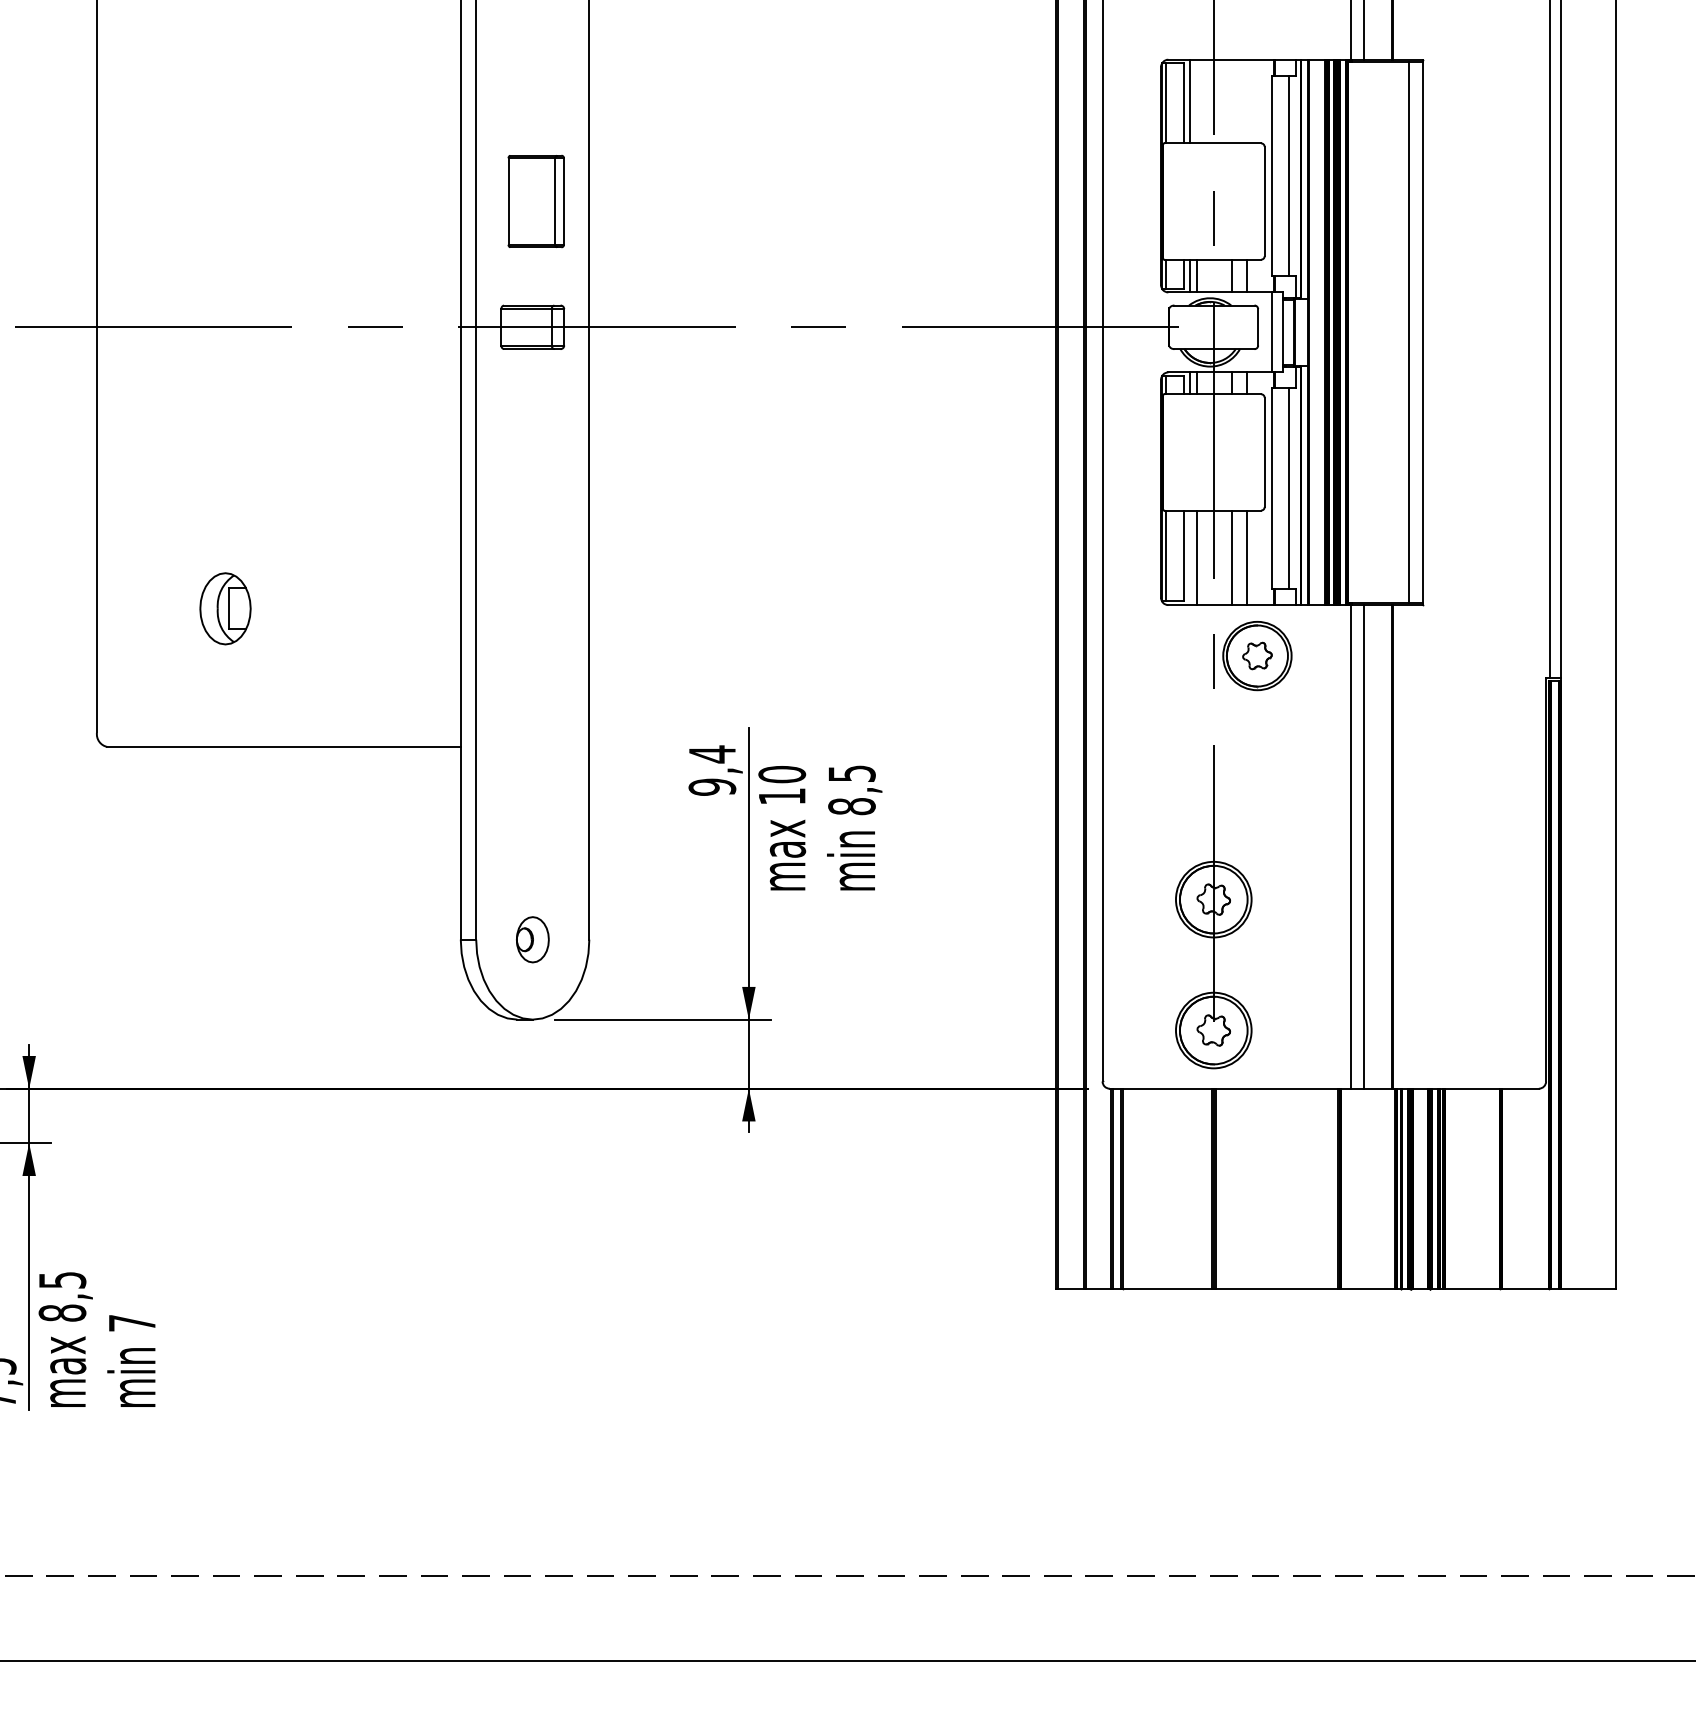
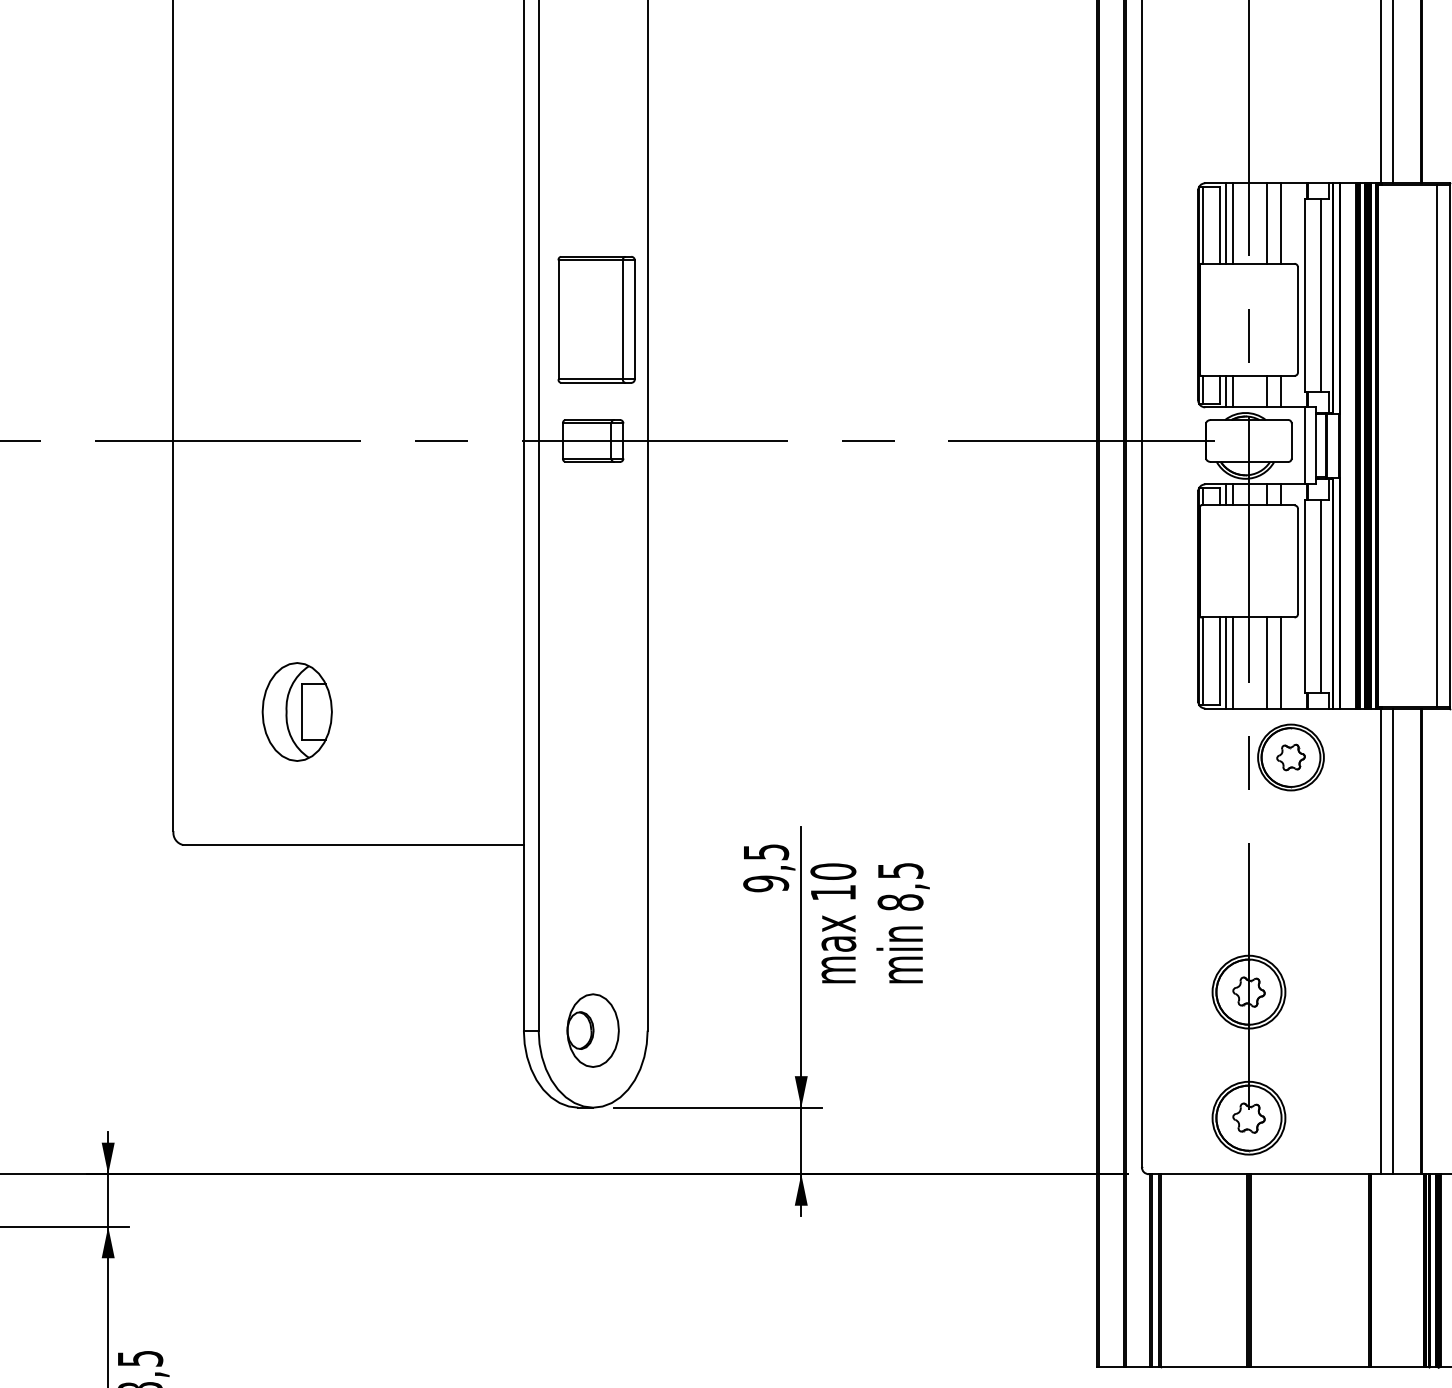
line: (1197, 101) -> (1233, 223), added
line: (1232, 101) -> (1267, 223), added
line: (1247, 101) -> (1281, 223), added
part: (535, 201) -> (595, 319), size x1.43
line: (1190, 557) -> (1226, 662), added
part: (225, 608) -> (297, 711), size x1.43
text: (712, 754) -> (766, 852), 9,4 -> 9,5
part: (532, 939) -> (592, 1030), size x1.67

